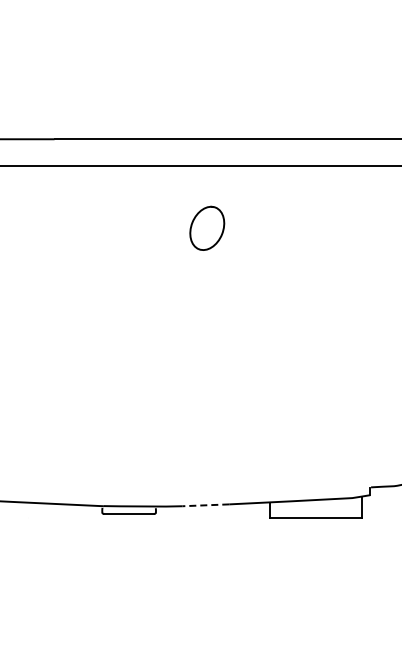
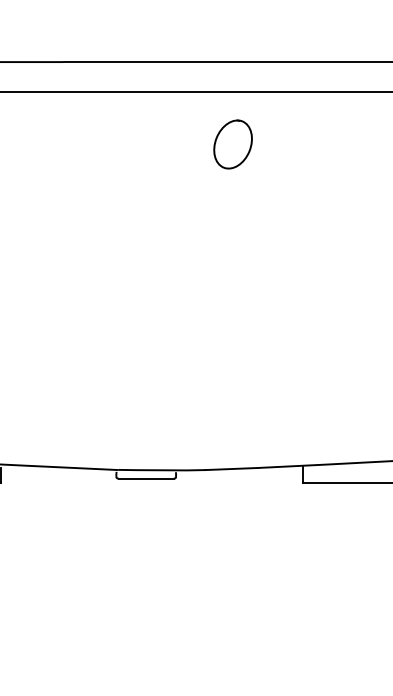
part: (207, 227) -> (233, 143), moved
line: (205, 505) -> (231, 469), dashed -> solid

